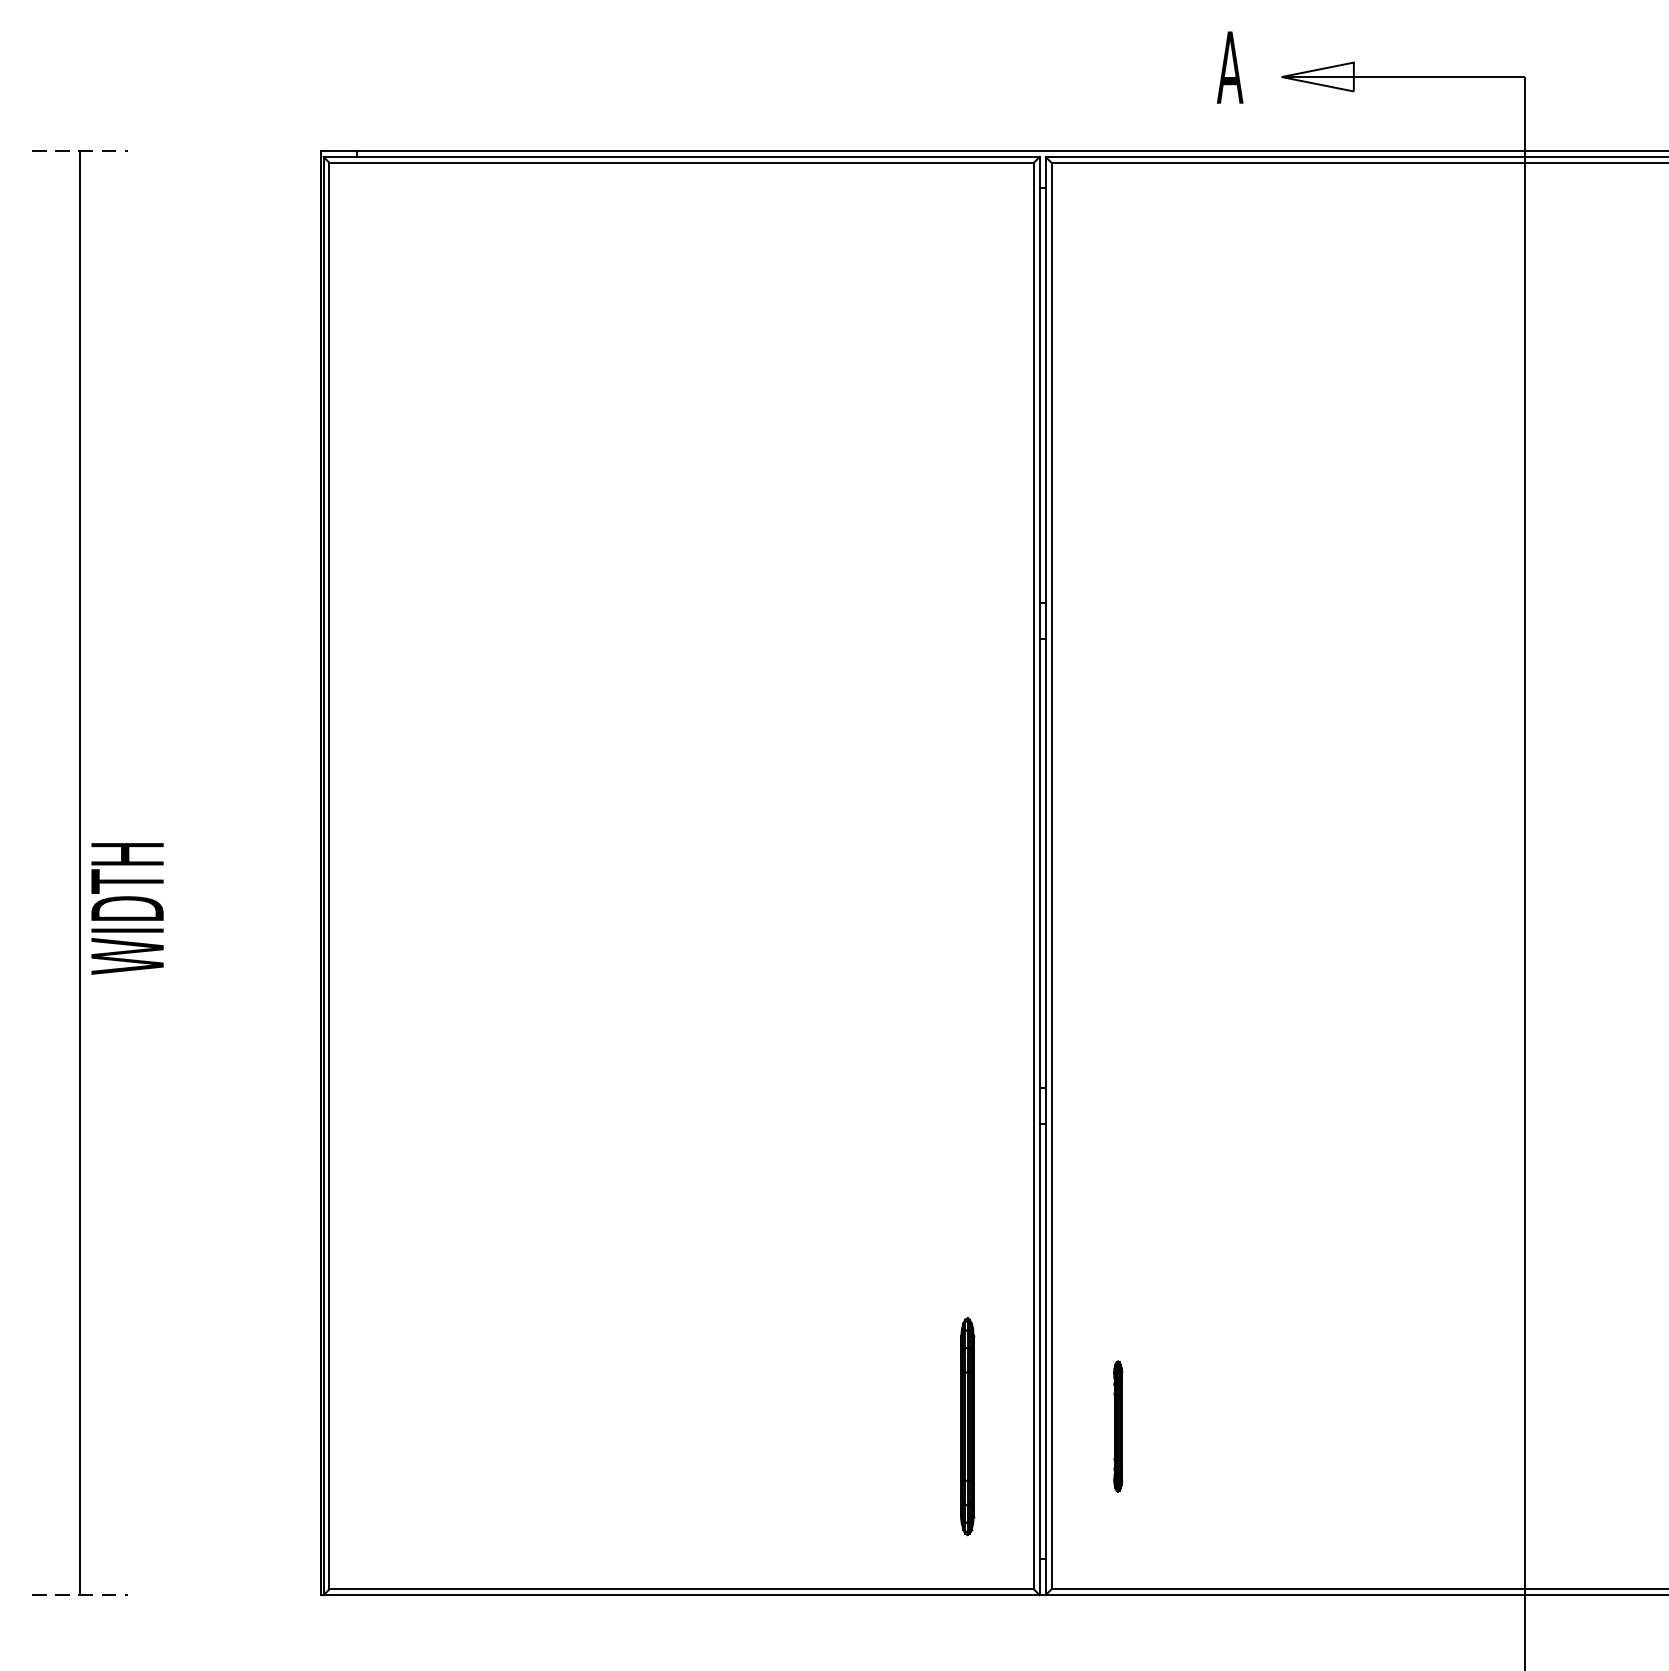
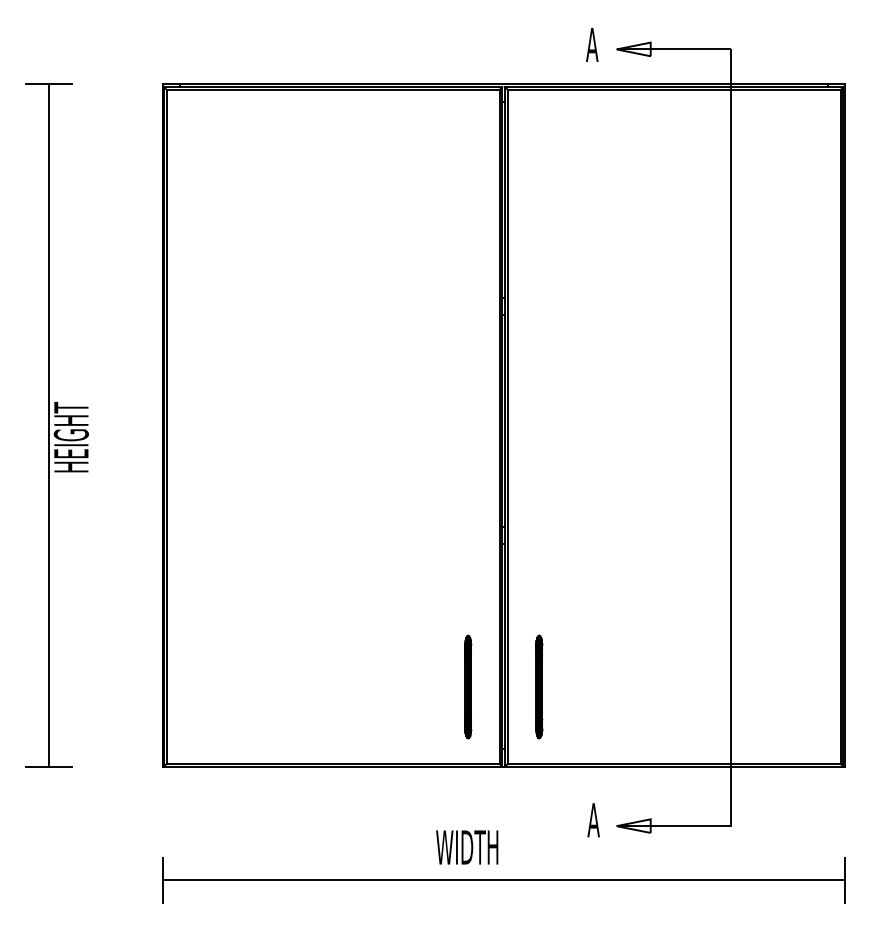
line: (79, 151) -> (48, 84), dashed -> solid
text: (125, 898) -> (70, 437), WIDTH -> HEIGHT
part: (1118, 1425) -> (539, 686), size x1.67
line: (79, 1594) -> (48, 766), dashed -> solid

